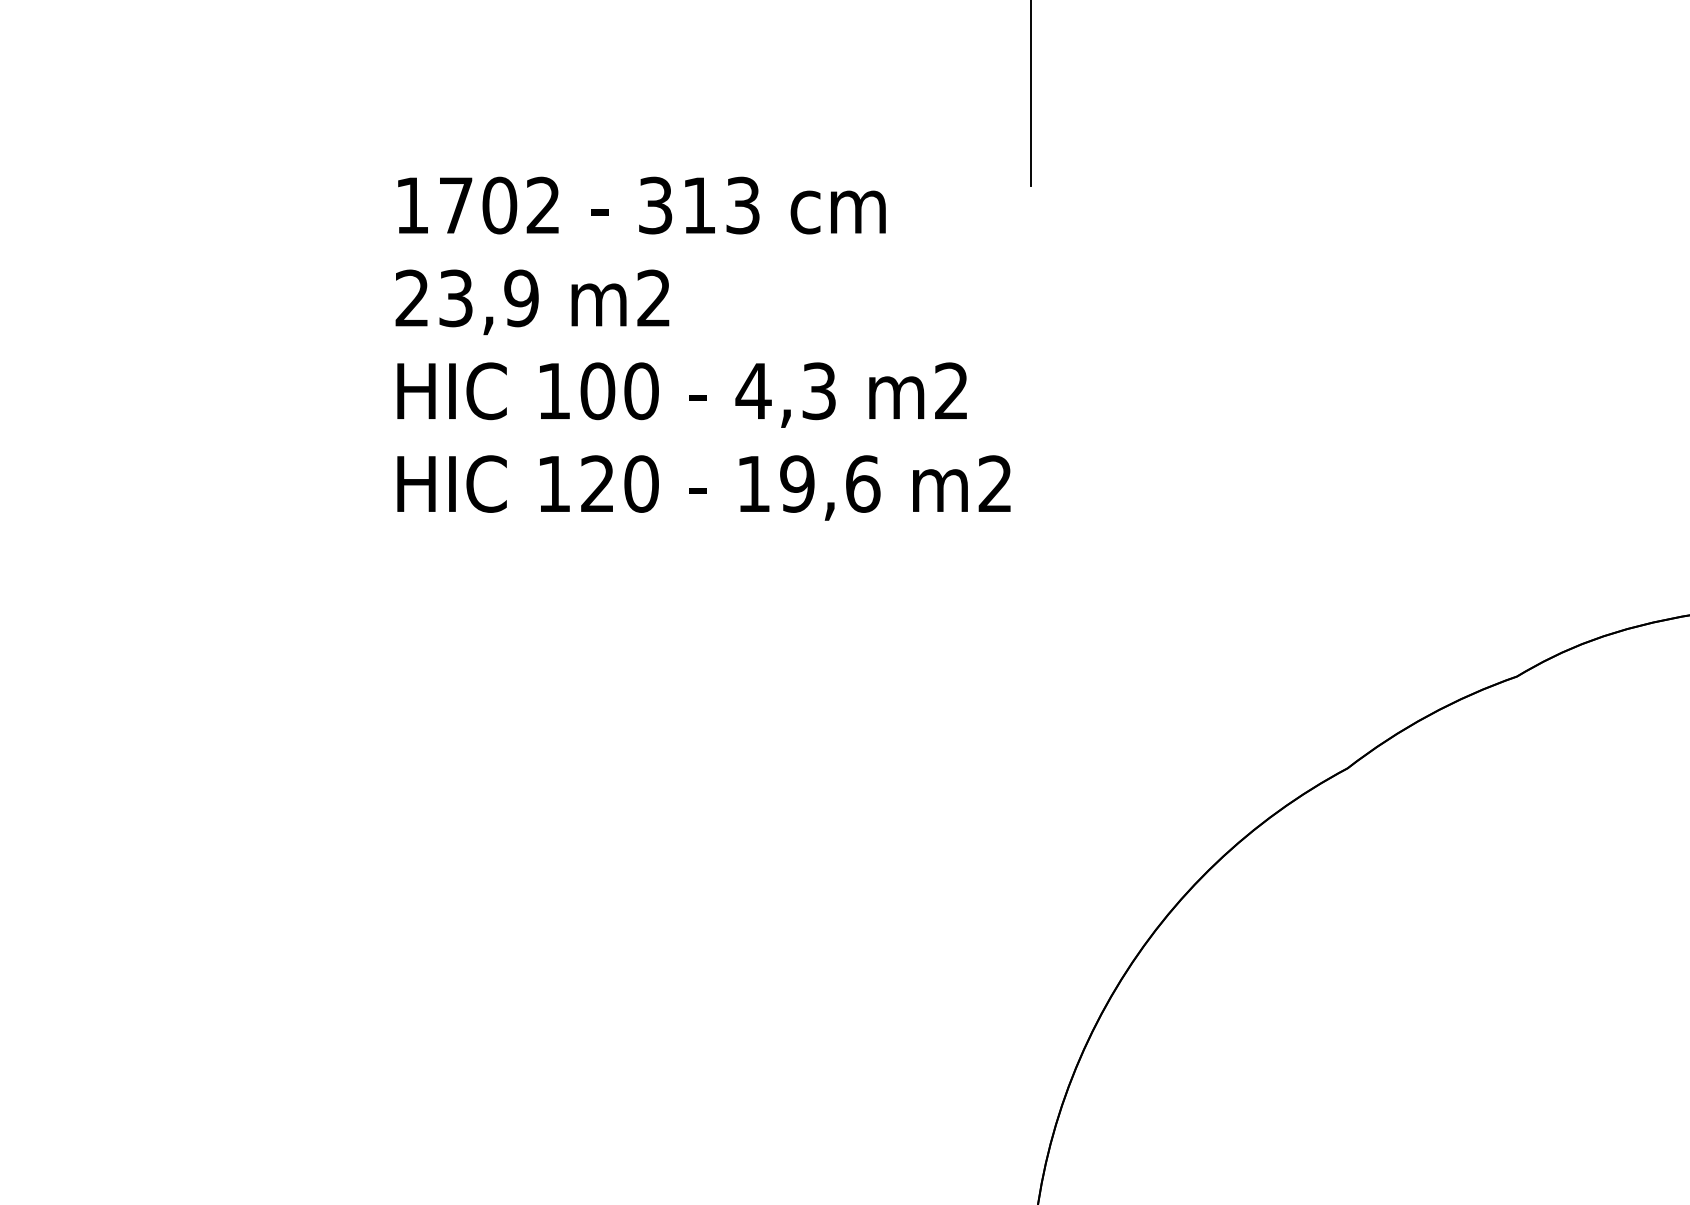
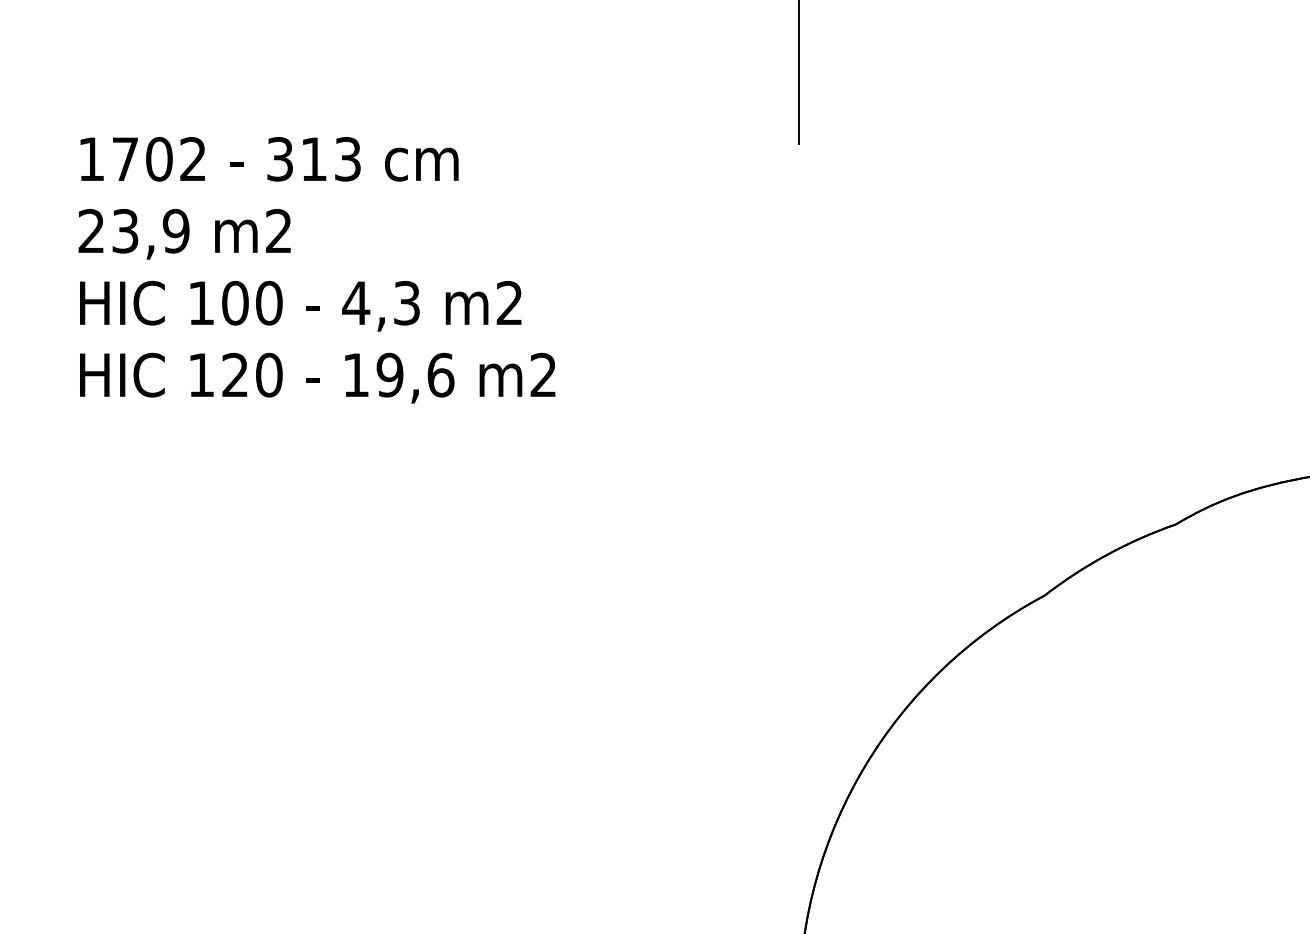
text: (702, 349) -> (316, 270), moved

